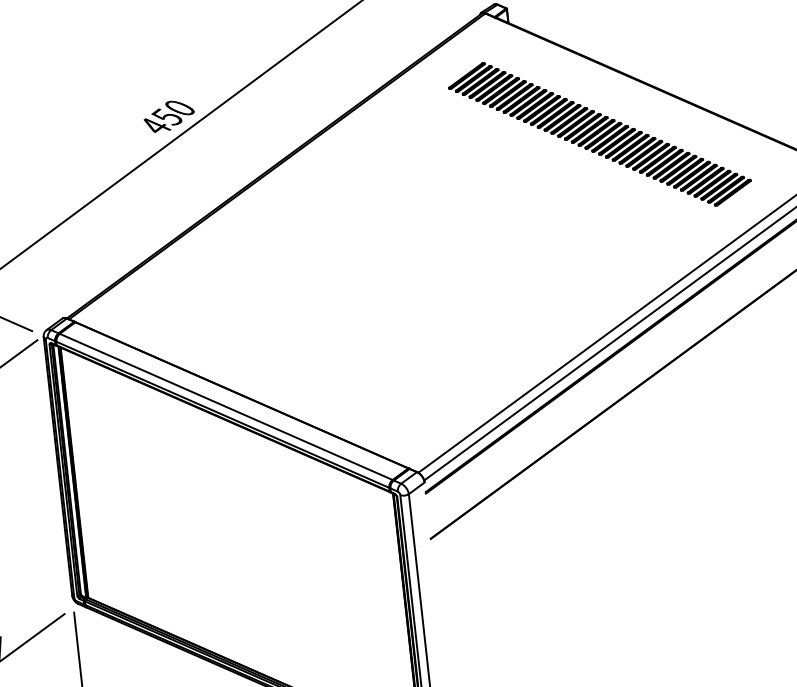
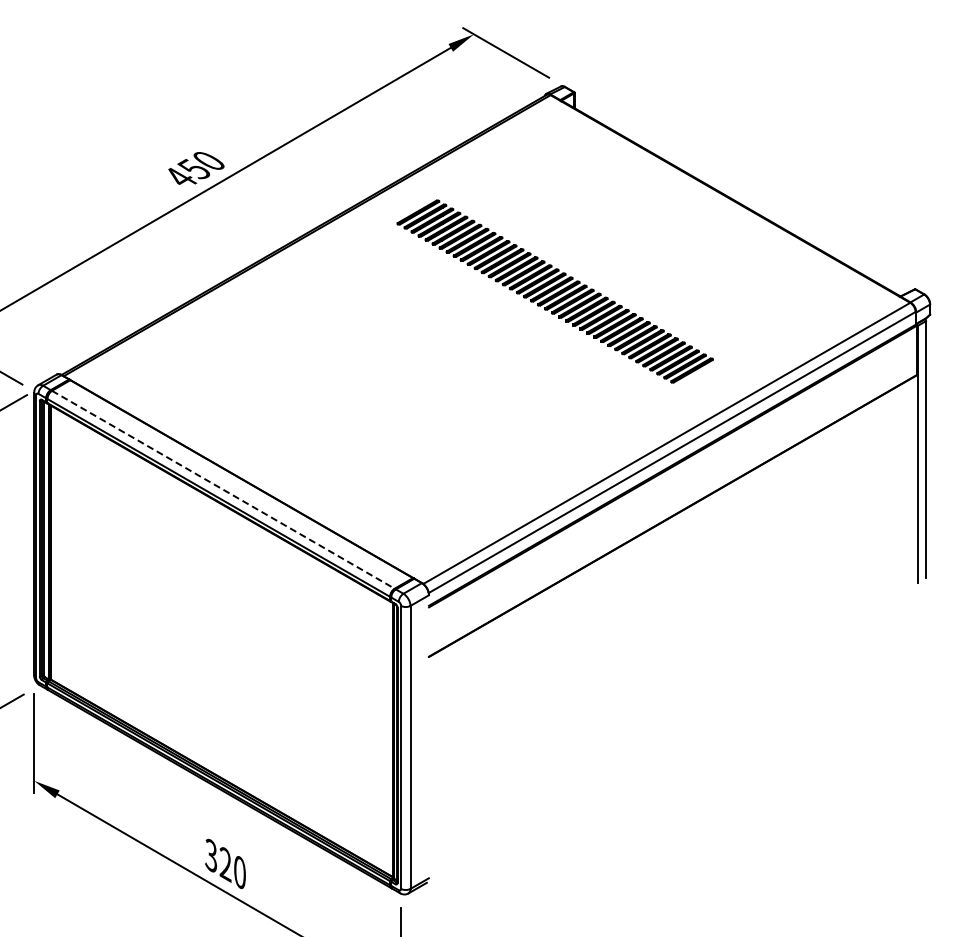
part: (599, 134) -> (554, 291), moved
line: (226, 406) -> (223, 489), solid -> dashed

